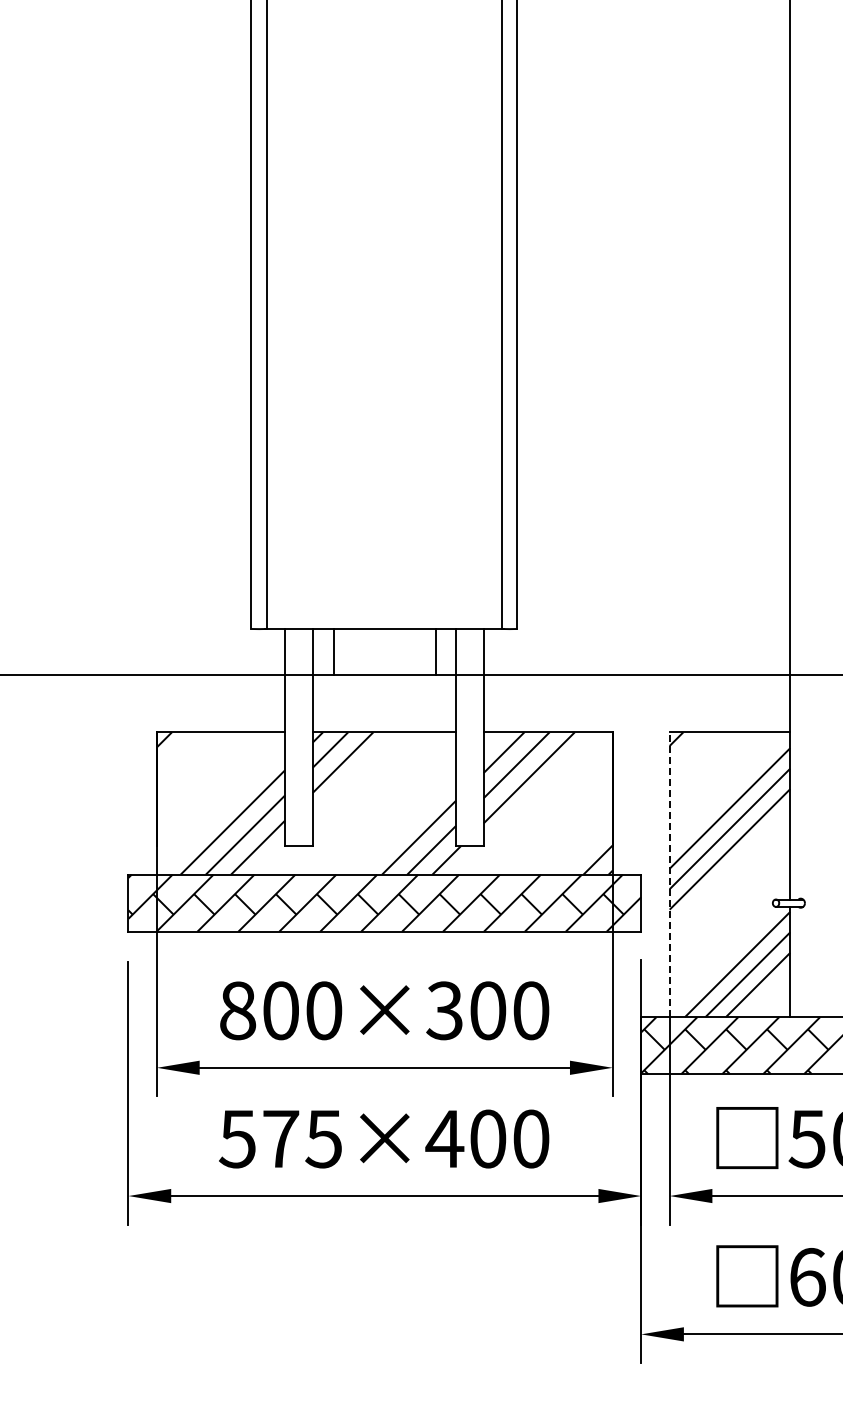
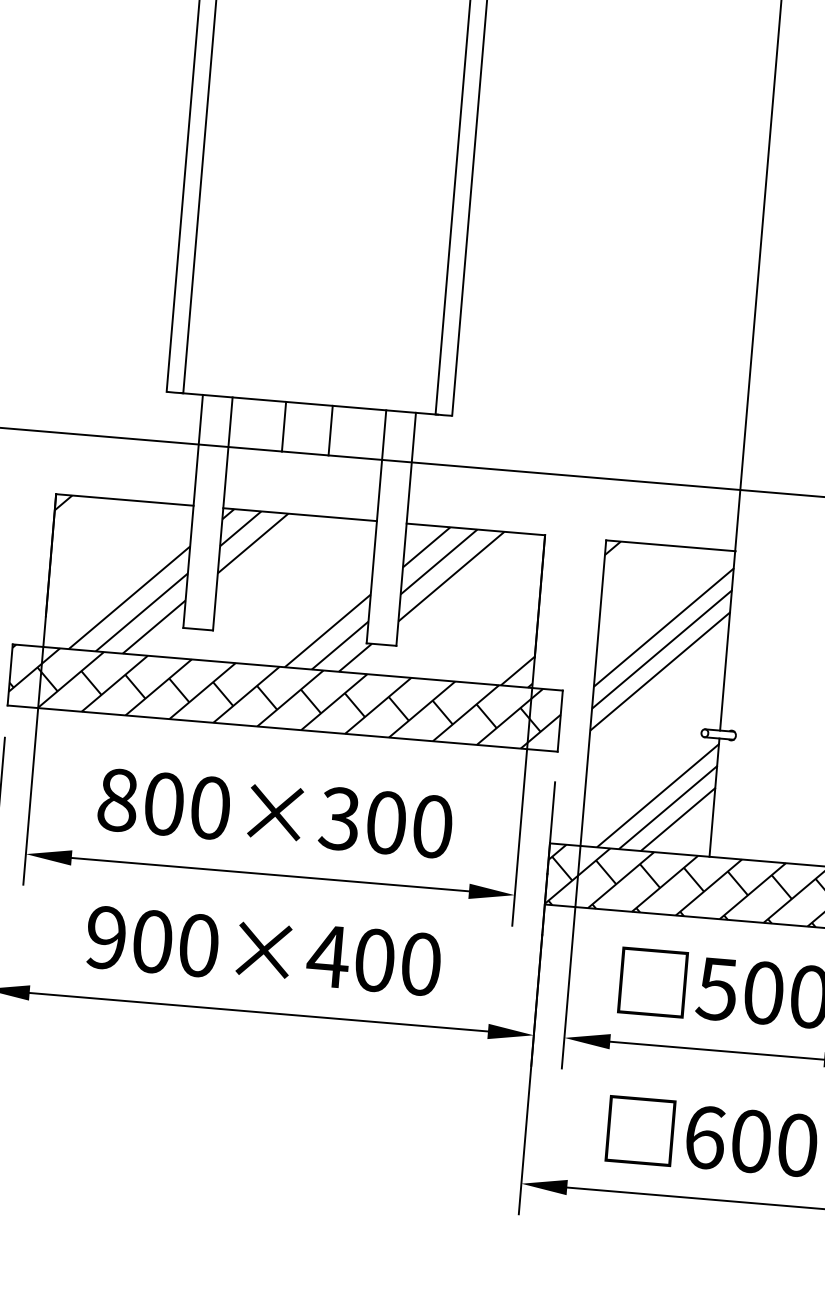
line: (333, 652) -> (283, 427), moved
line: (436, 652) -> (331, 431), moved
line: (669, 874) -> (593, 692), dashed -> solid
text: (280, 1138) -> (152, 941), 575×400 -> 900×400

